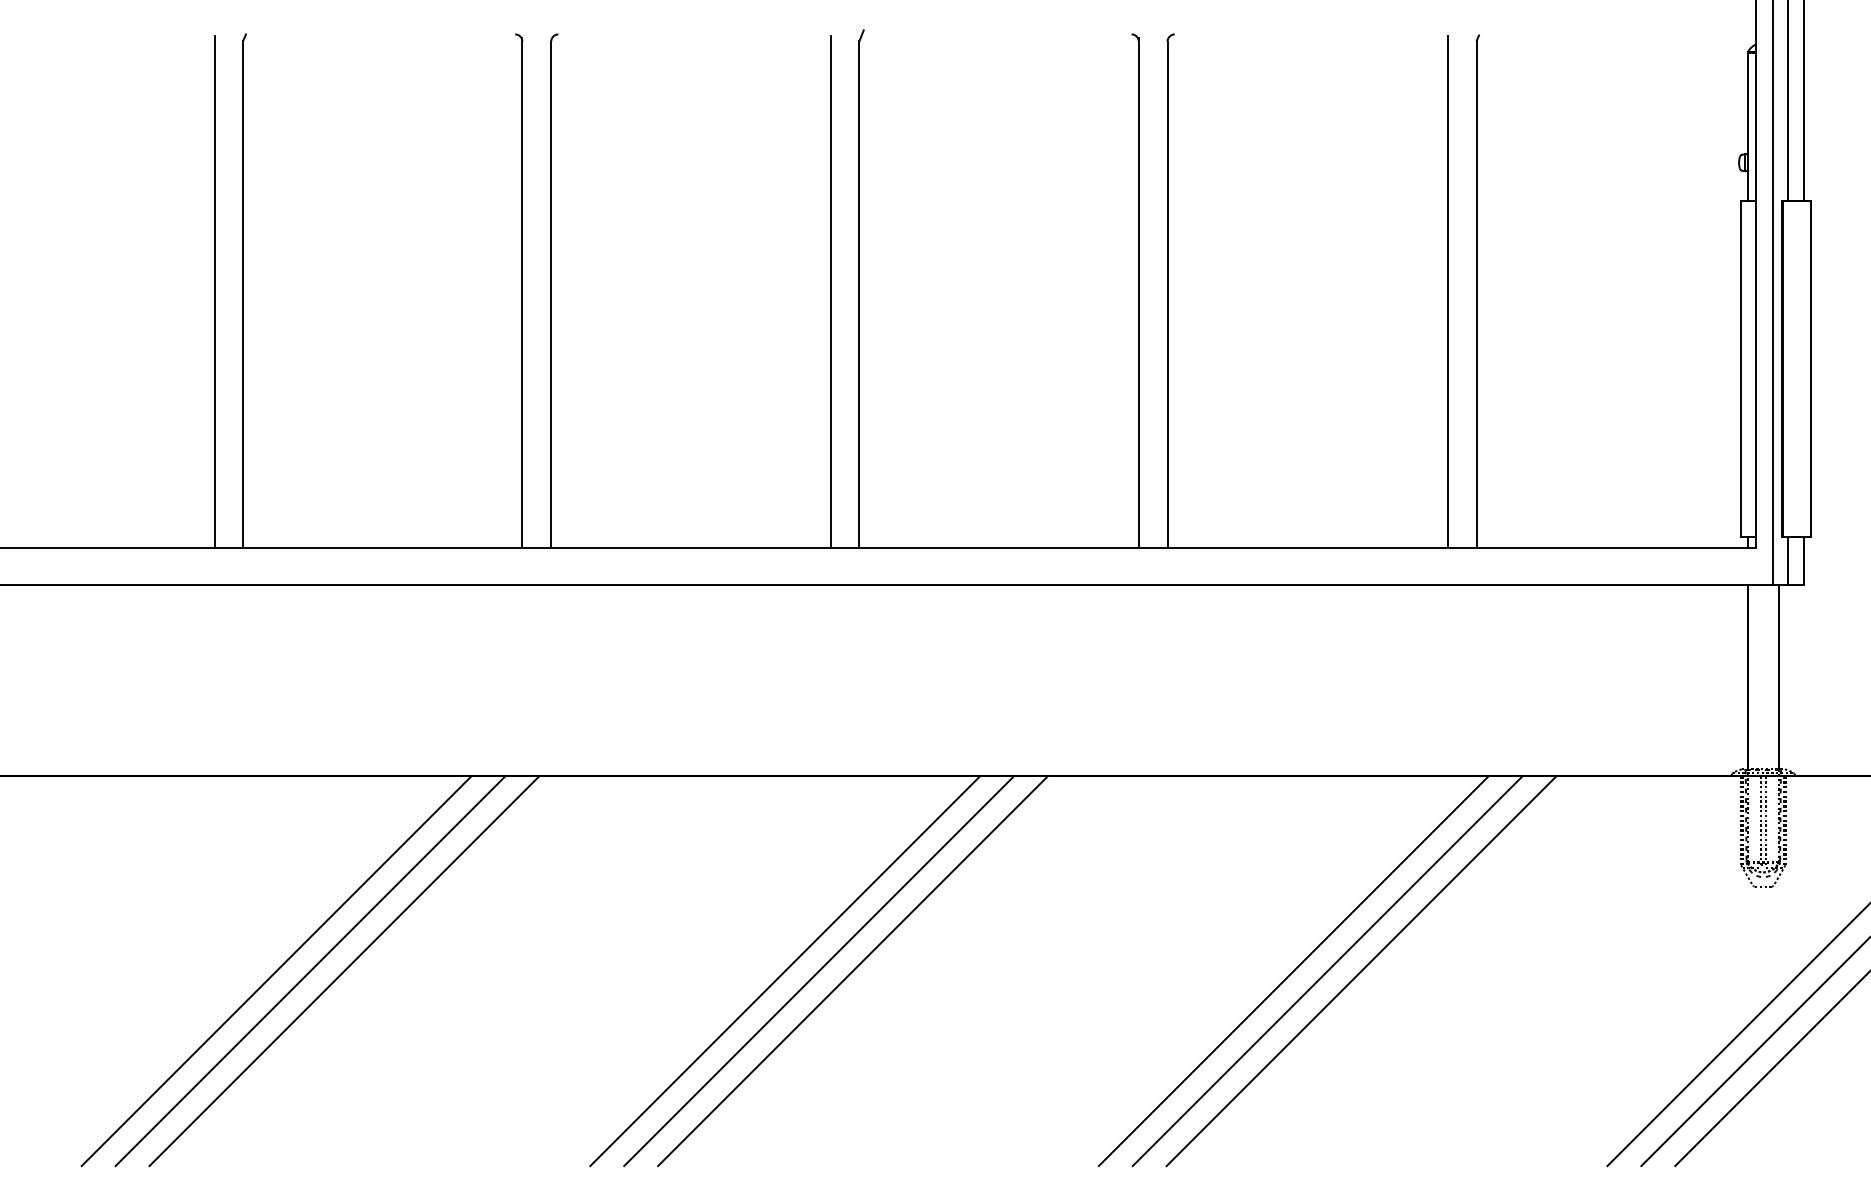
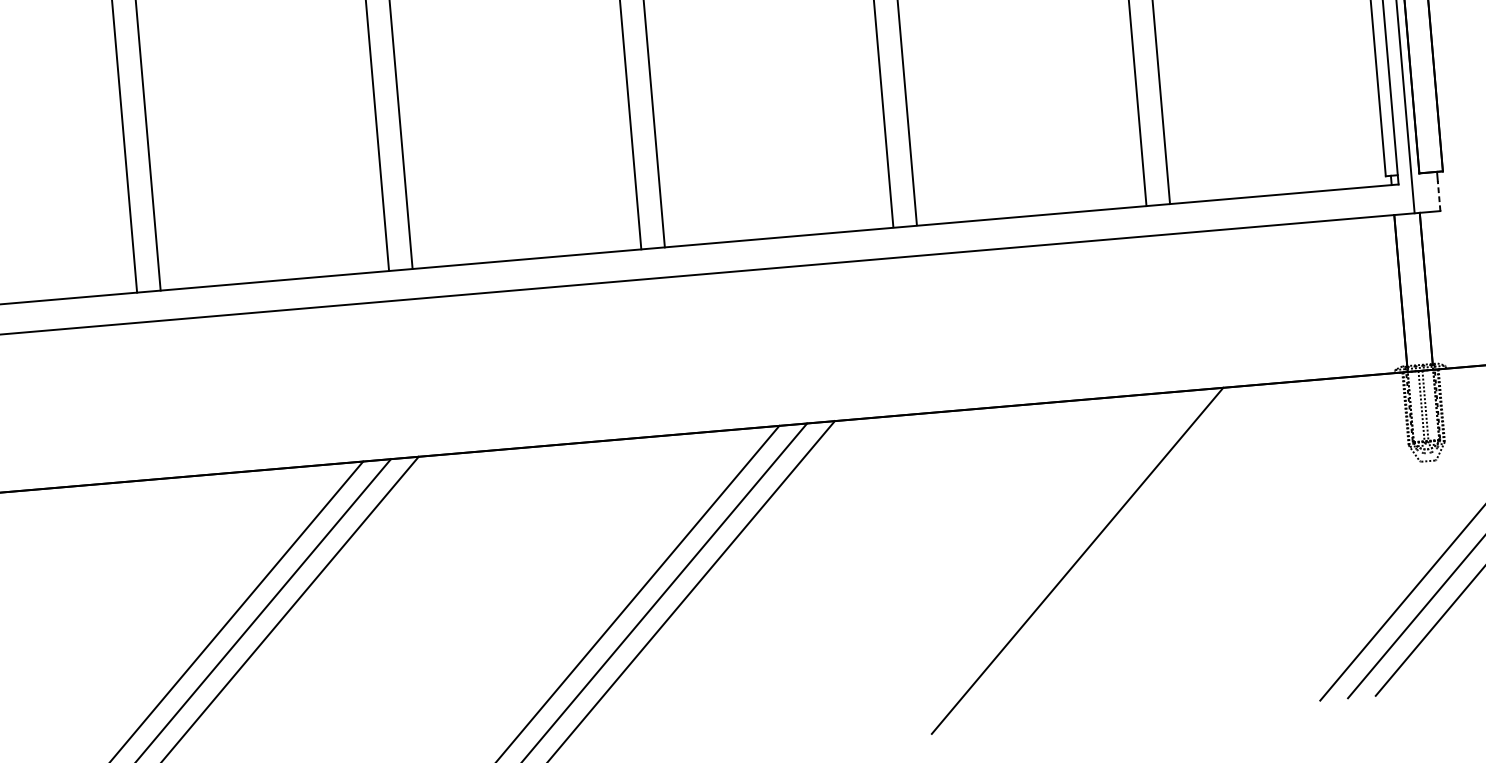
line: (1788, 560) -> (1425, 192), removed
line: (1804, 565) -> (1439, 195), solid -> dashed
line: (1293, 971) -> (1049, 563), removed
line: (1361, 971) -> (1105, 558), removed

